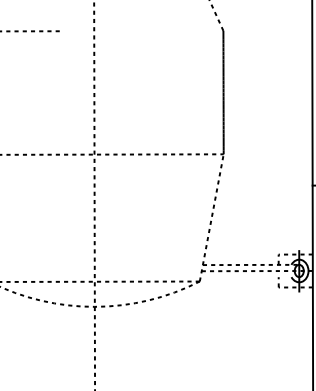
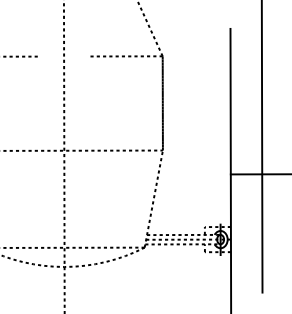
line: (175, 31) -> (126, 56), added
line: (249, 277) -> (182, 244), added

